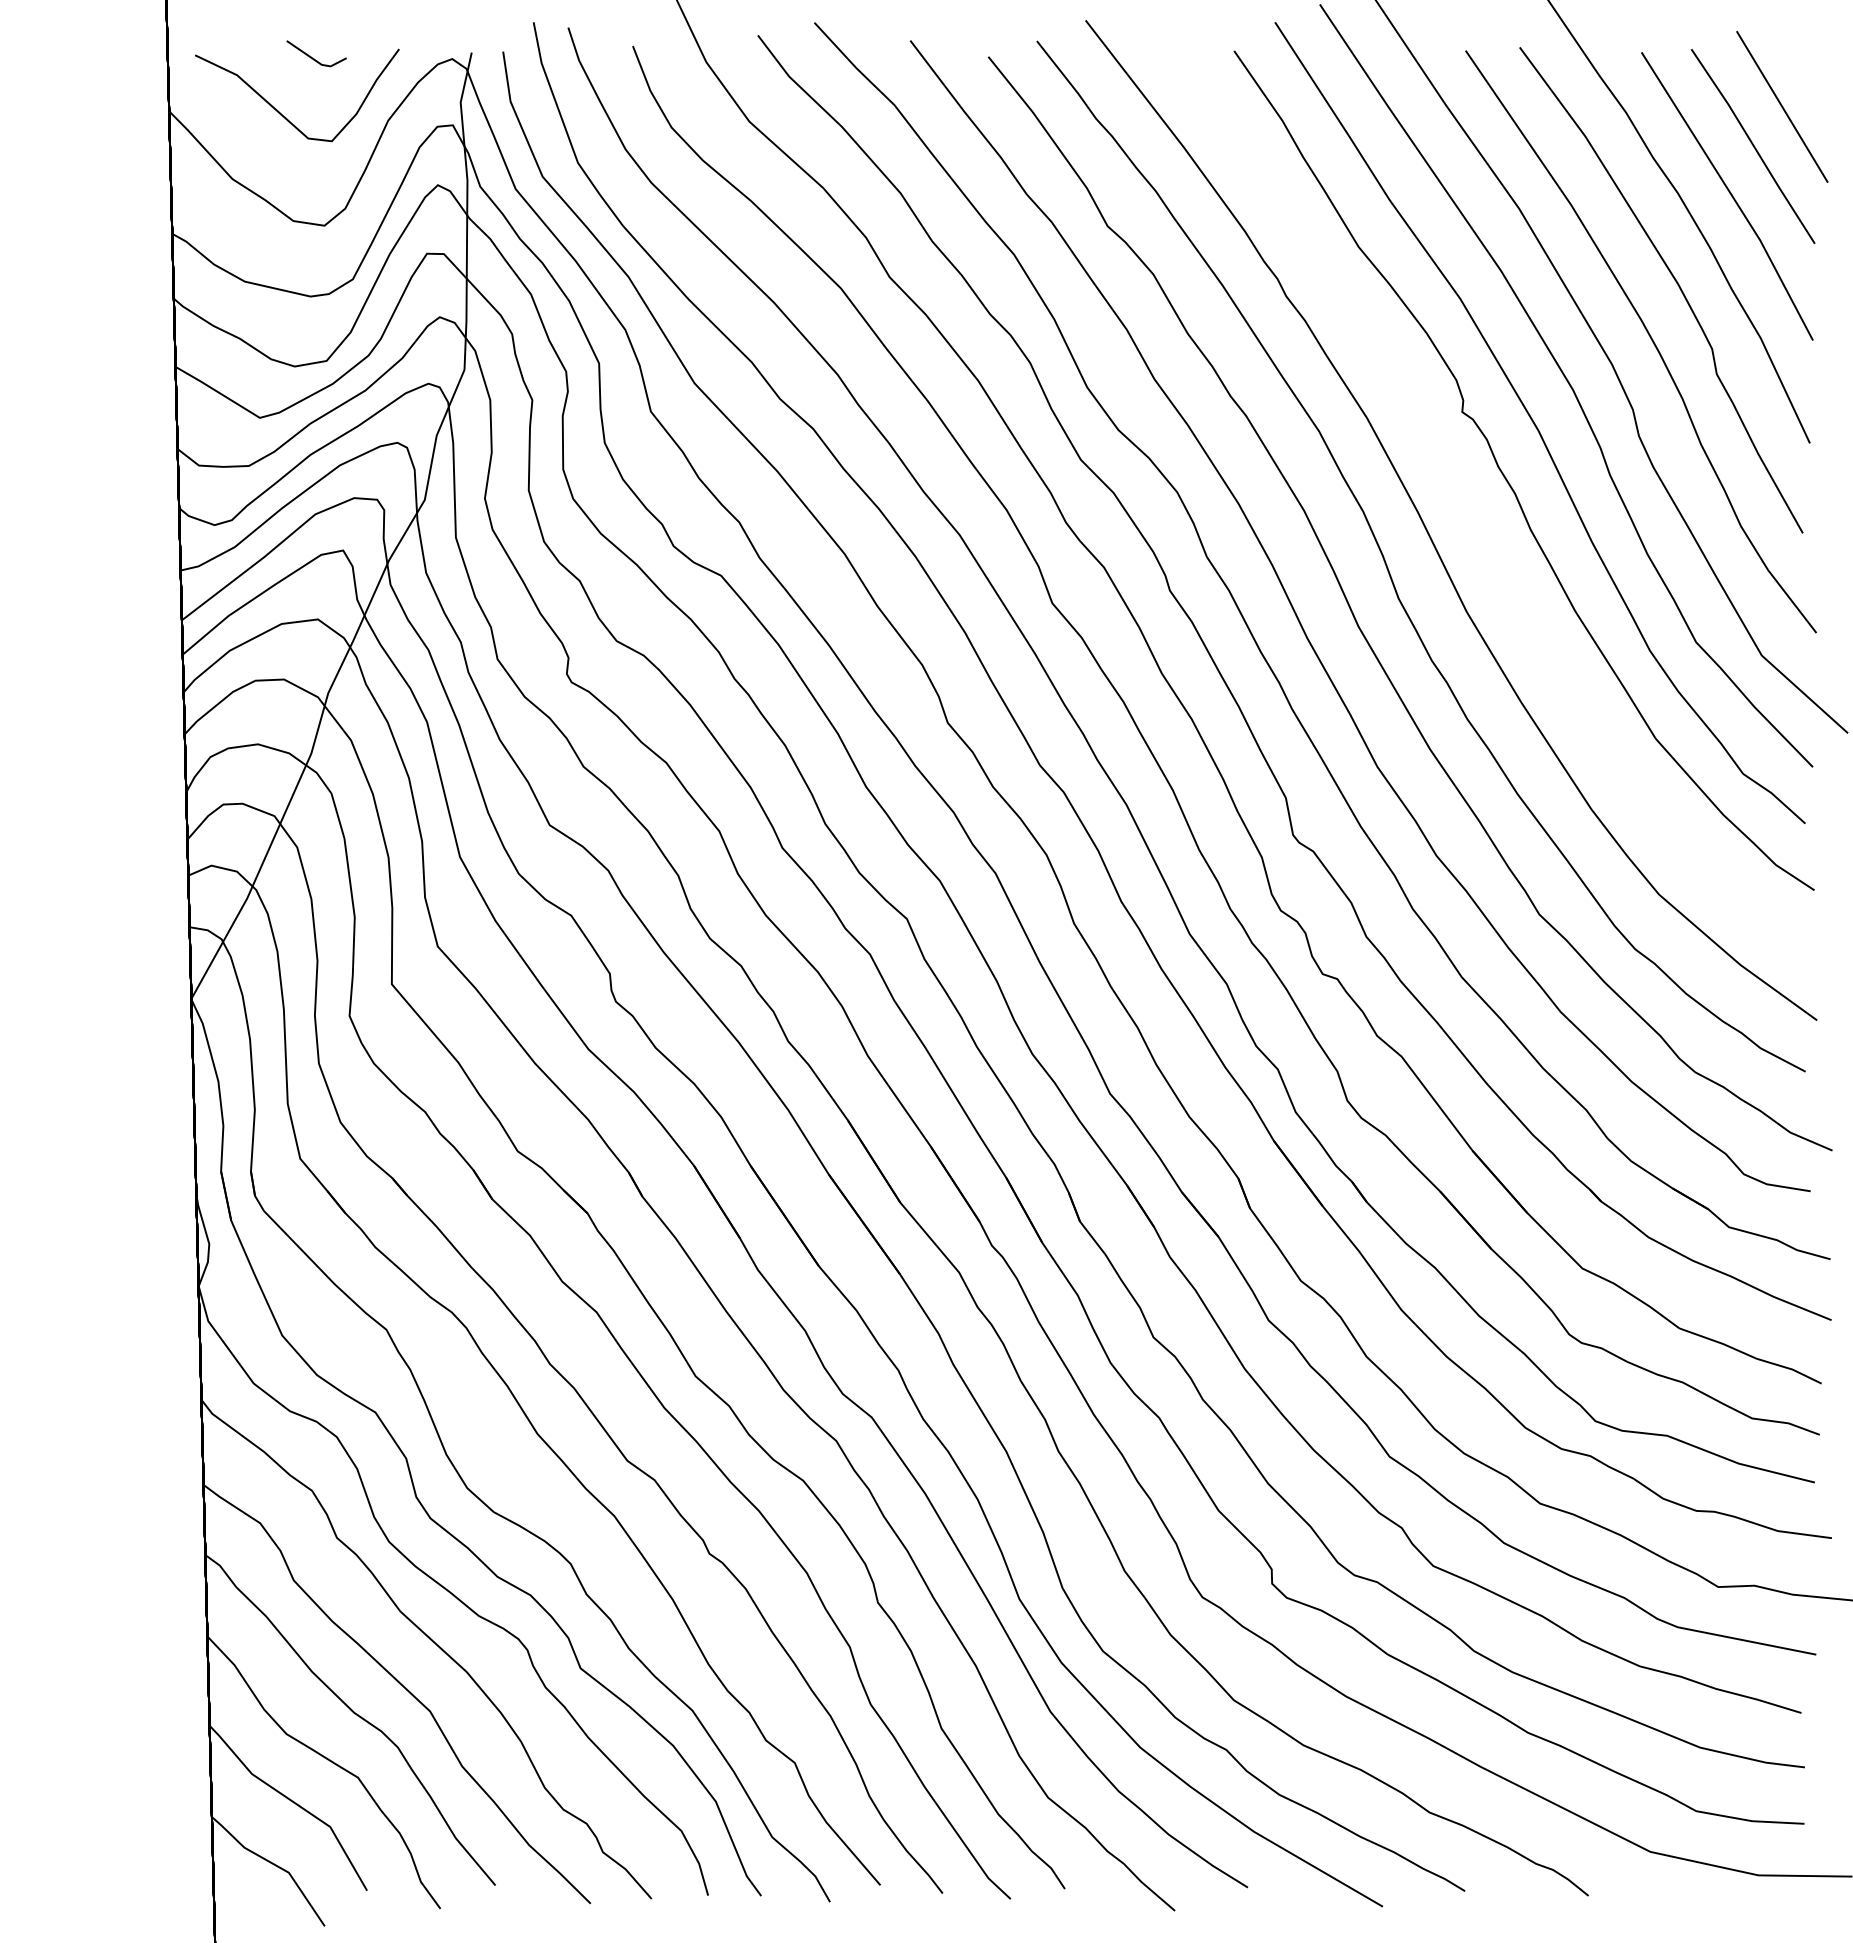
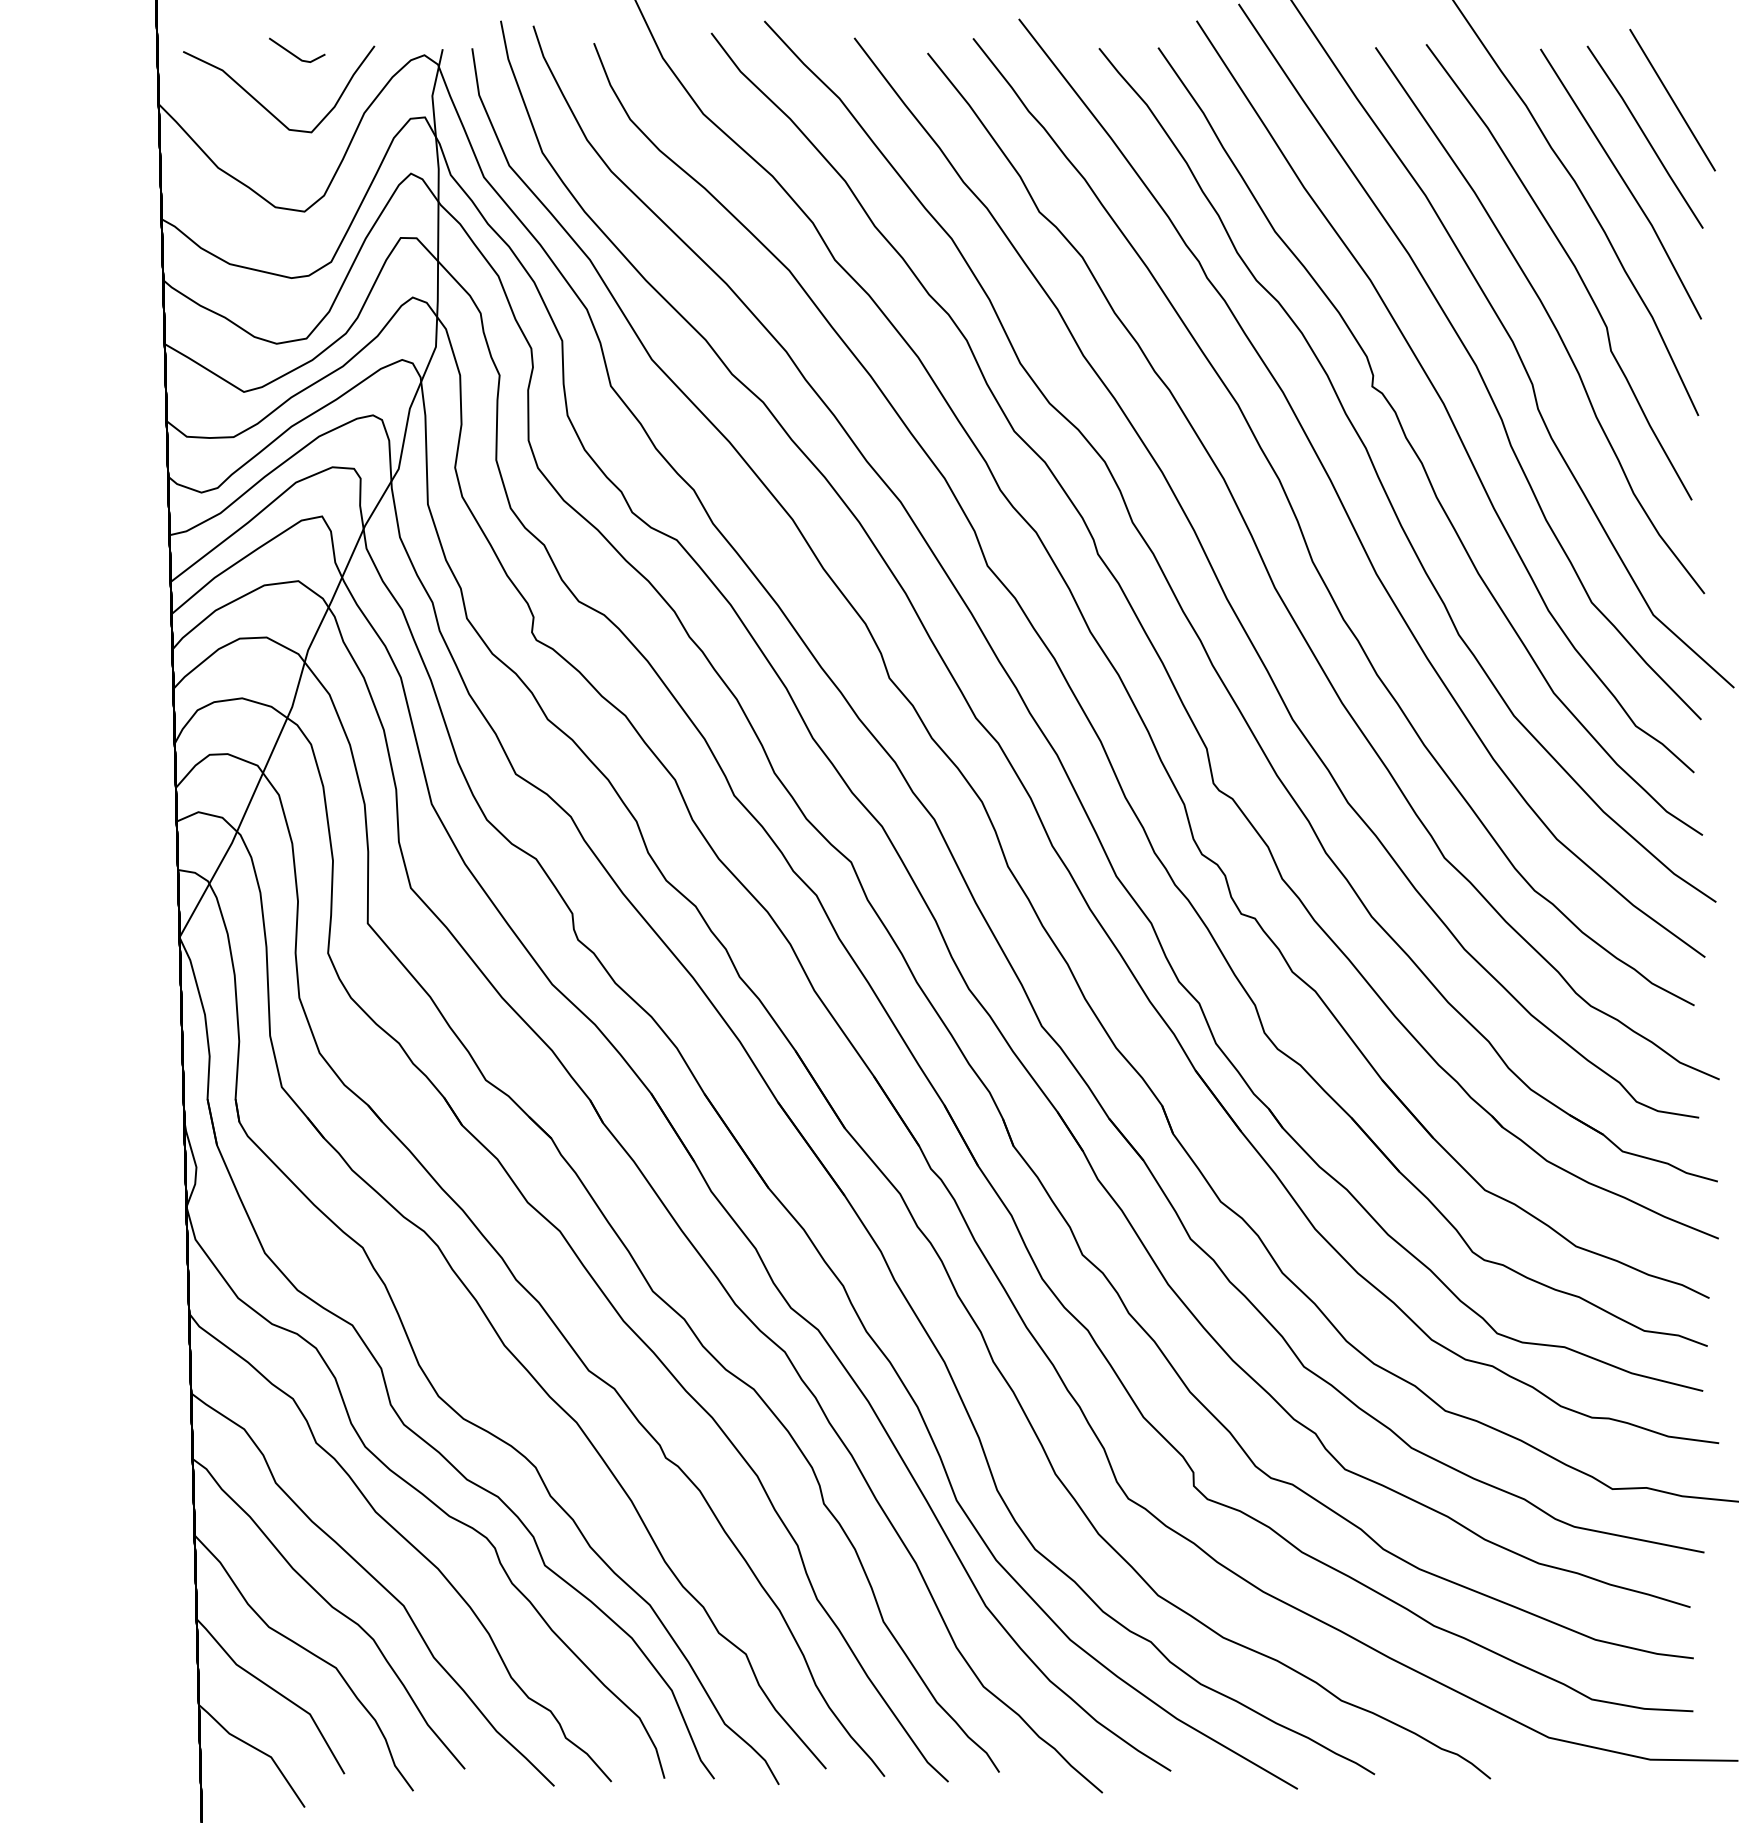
curve: (1474, 518) -> (1383, 486), added

